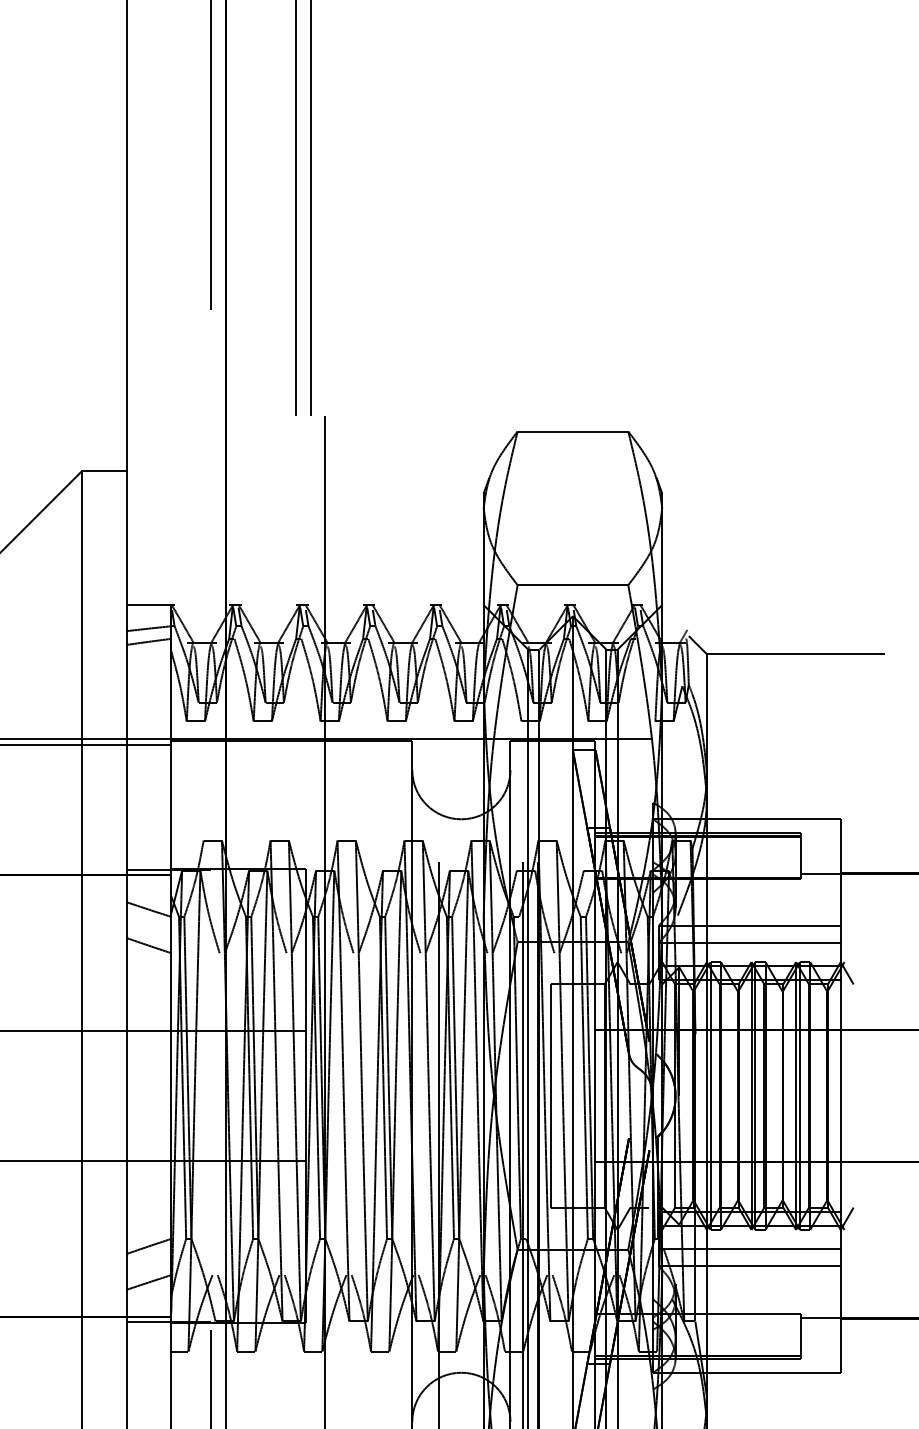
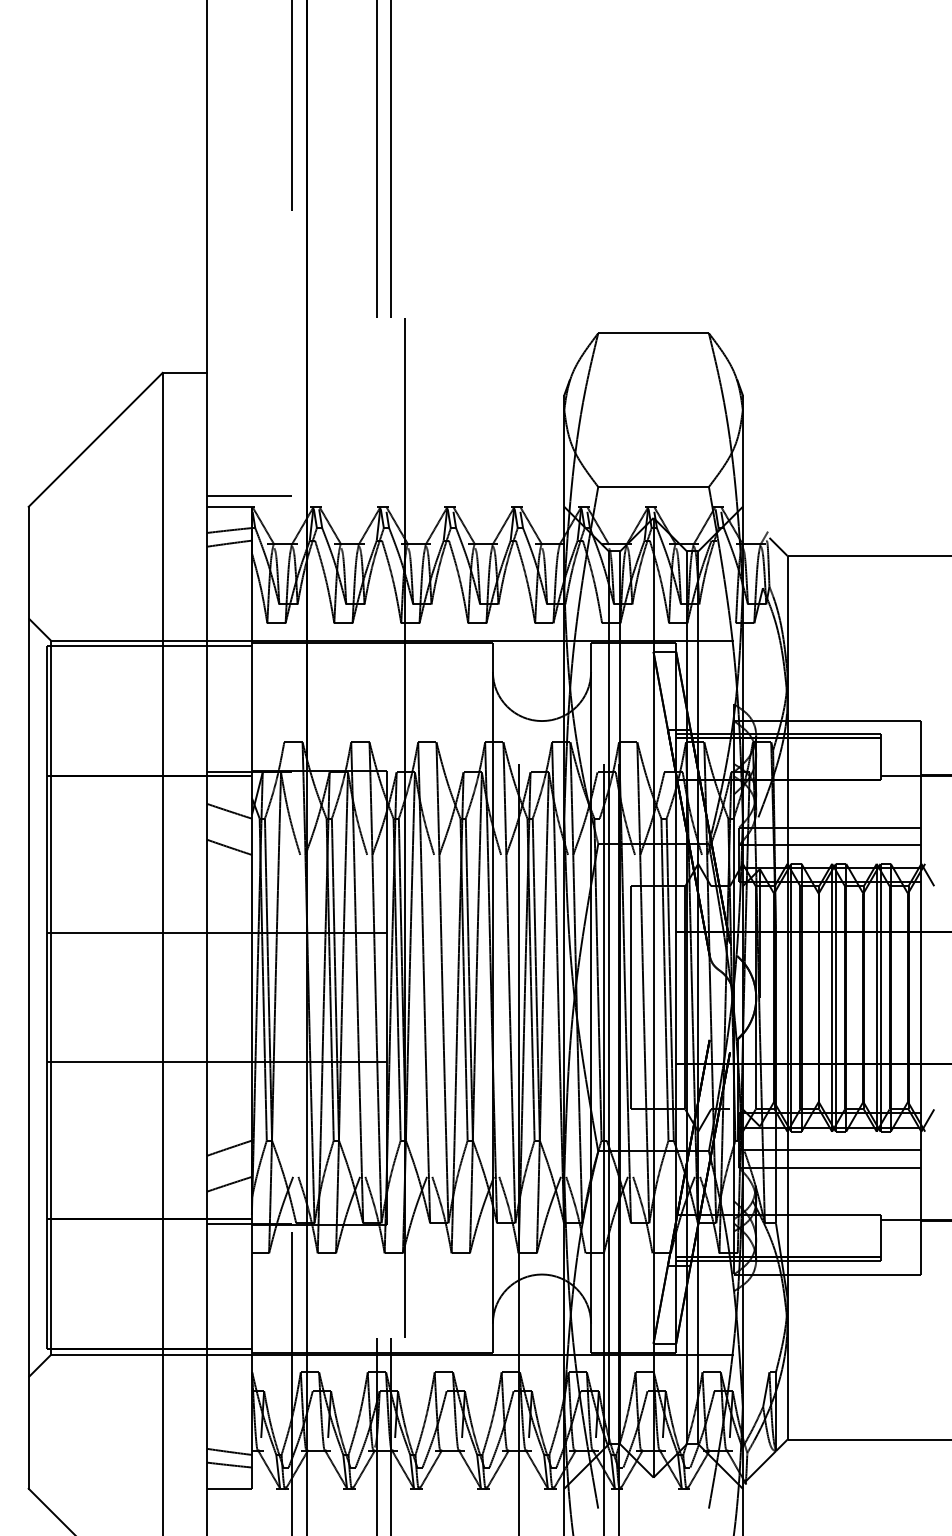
line: (168, 594) -> (249, 496), added

